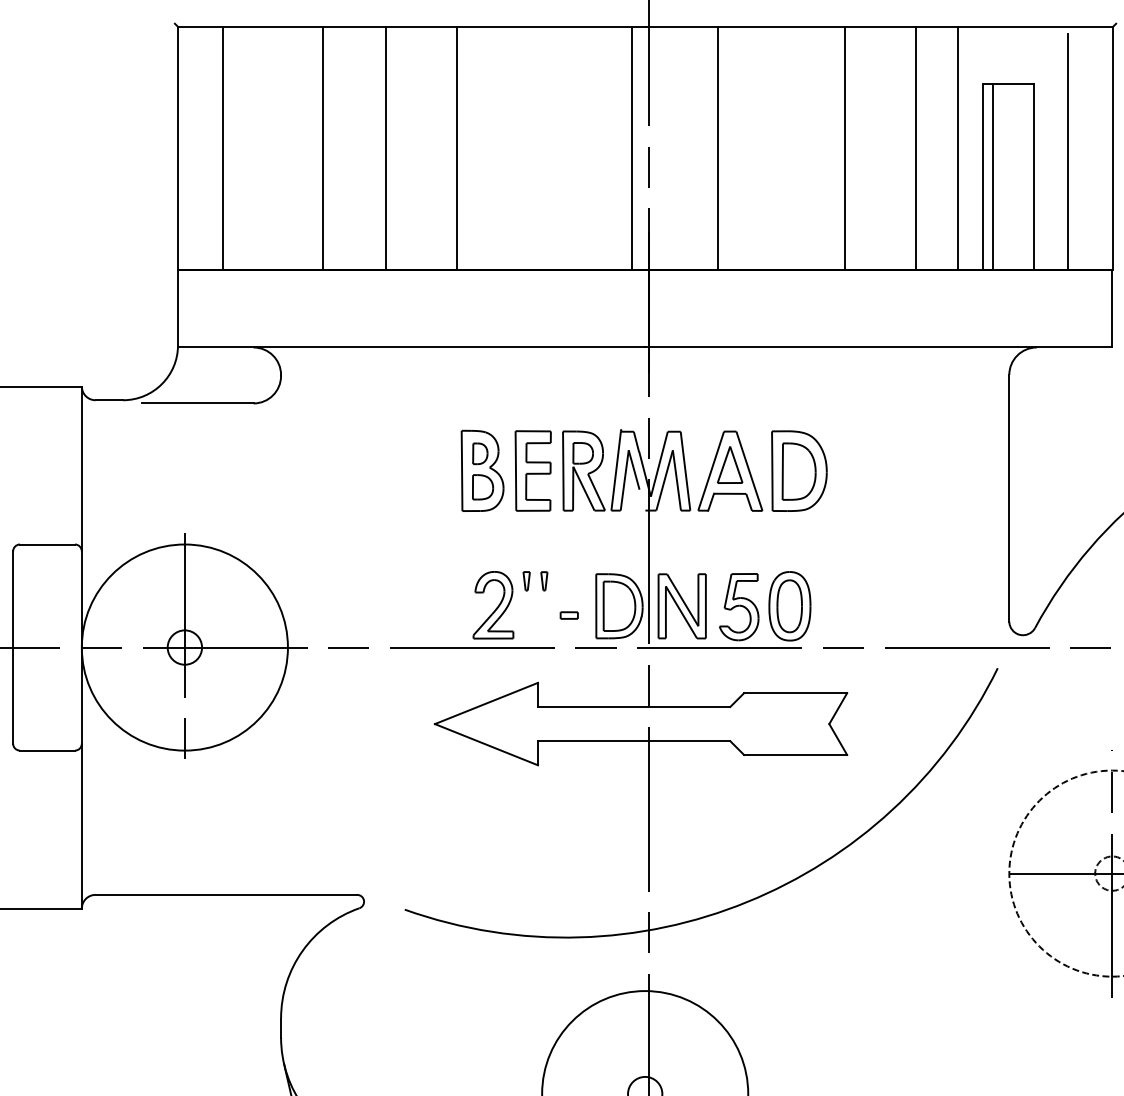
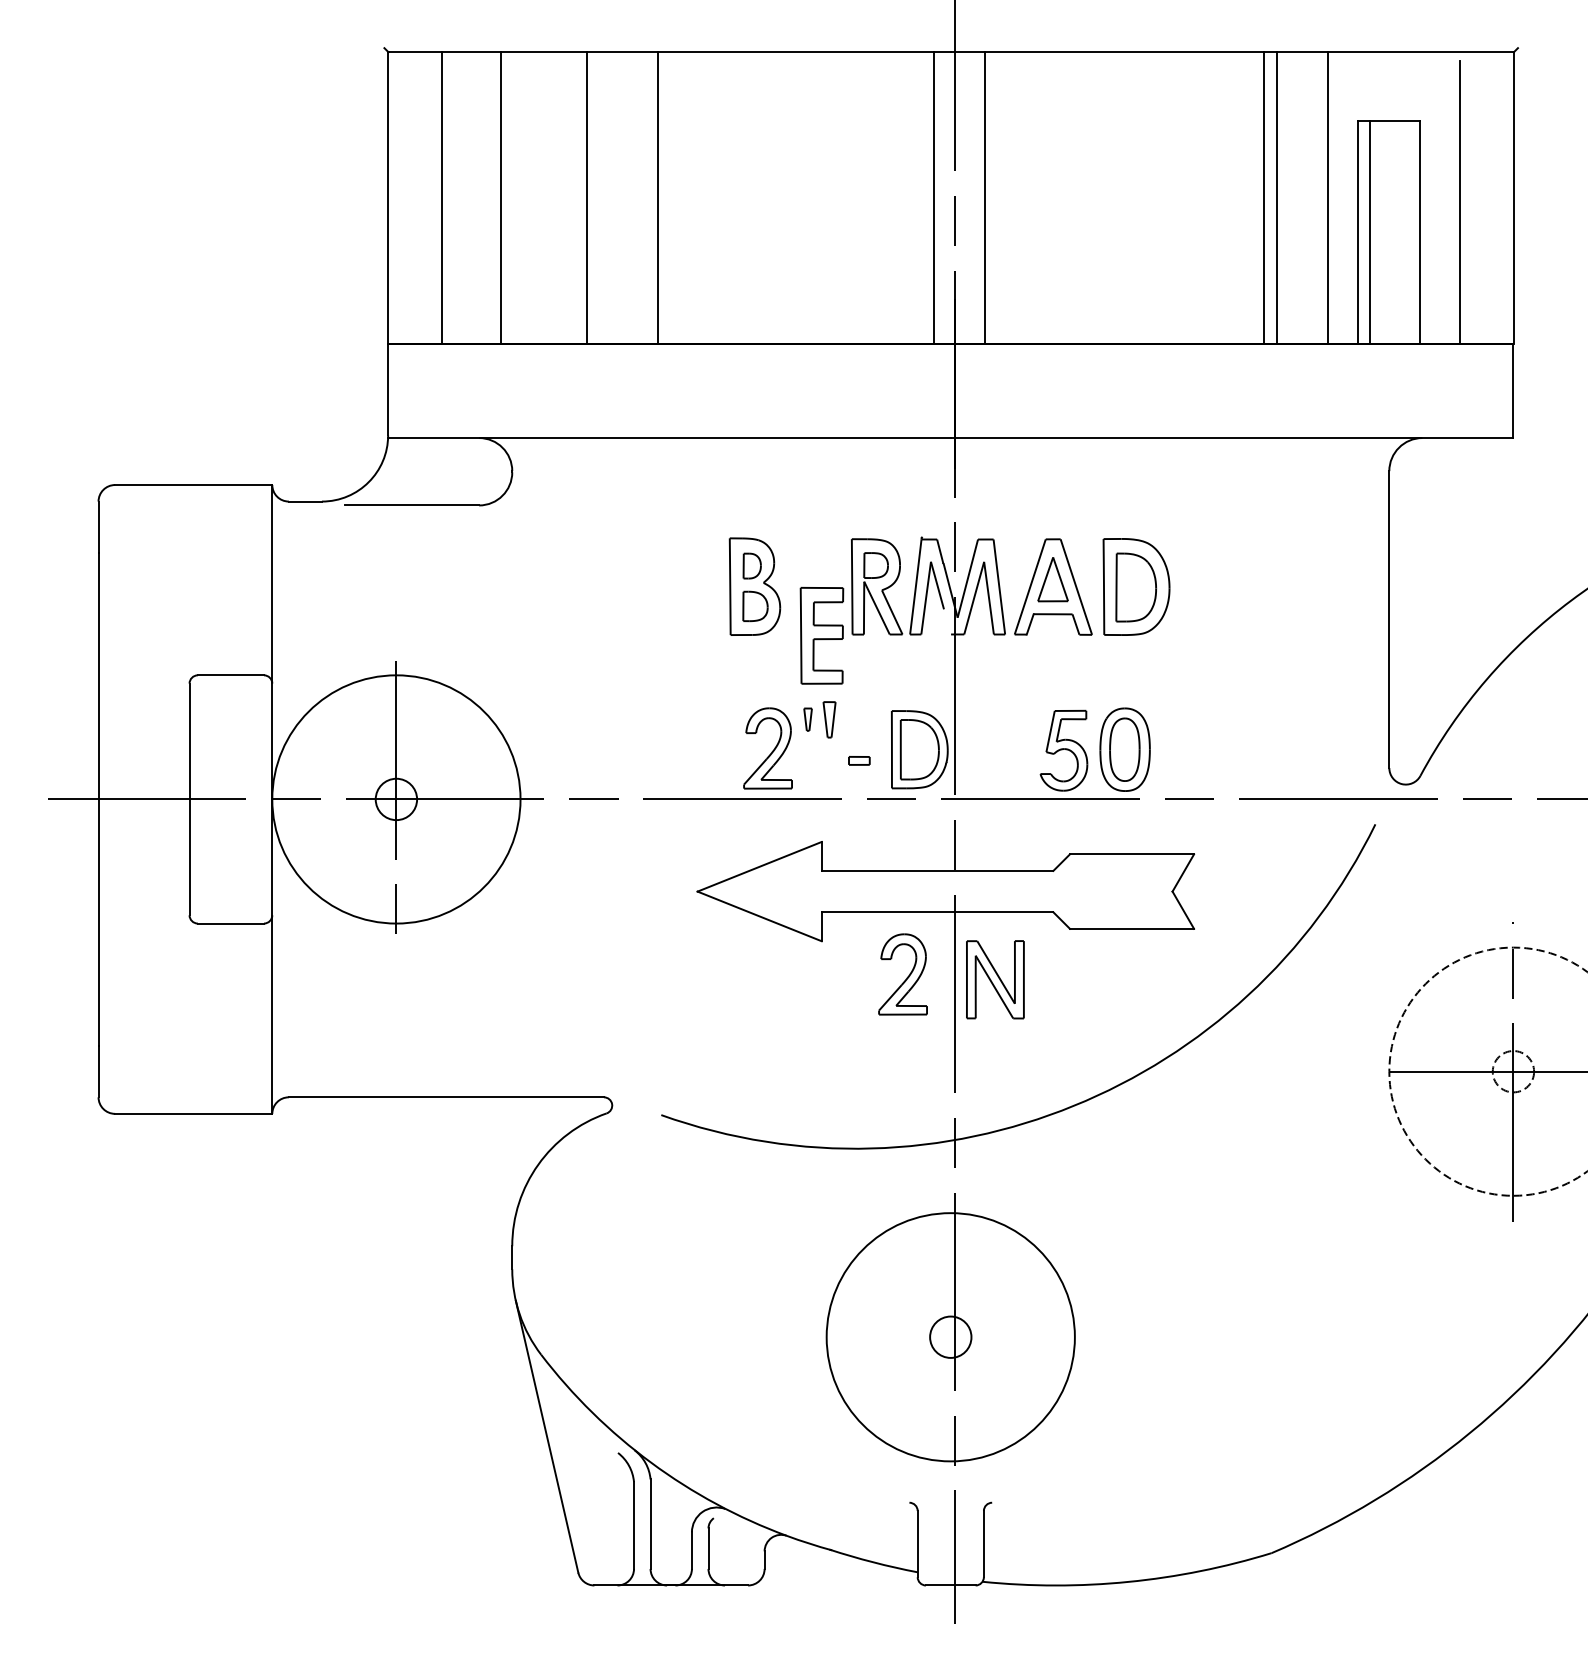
line: (322, 148) -> (501, 198), moved
line: (385, 148) -> (587, 198), moved
line: (457, 148) -> (658, 198), moved
line: (718, 148) -> (984, 198), moved
line: (845, 148) -> (1263, 198), moved
part: (532, 470) -> (821, 635), moved
part: (543, 581) -> (828, 719), size x1.6
part: (682, 606) -> (995, 979), moved
part: (605, 792) -> (902, 974), added

